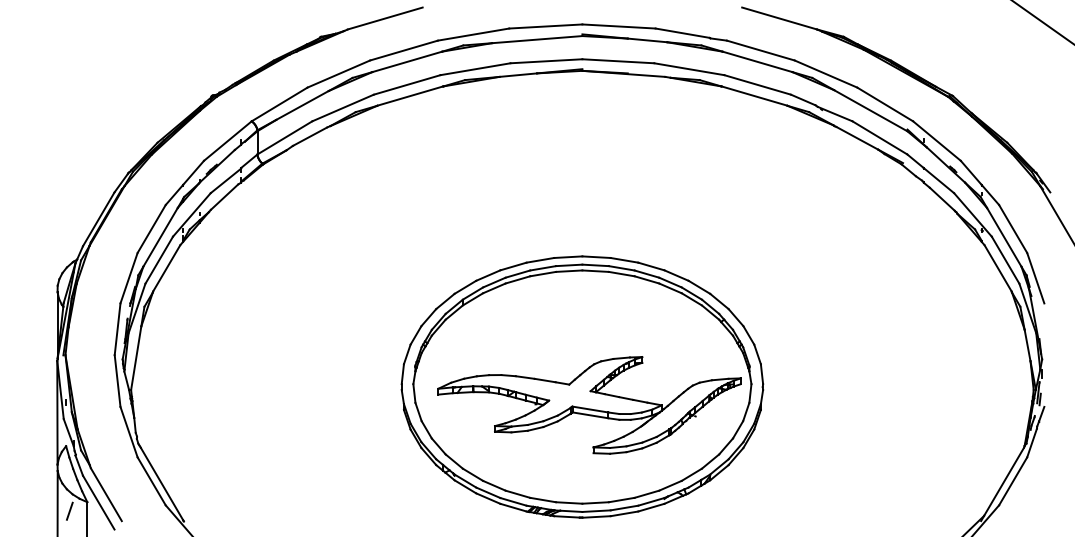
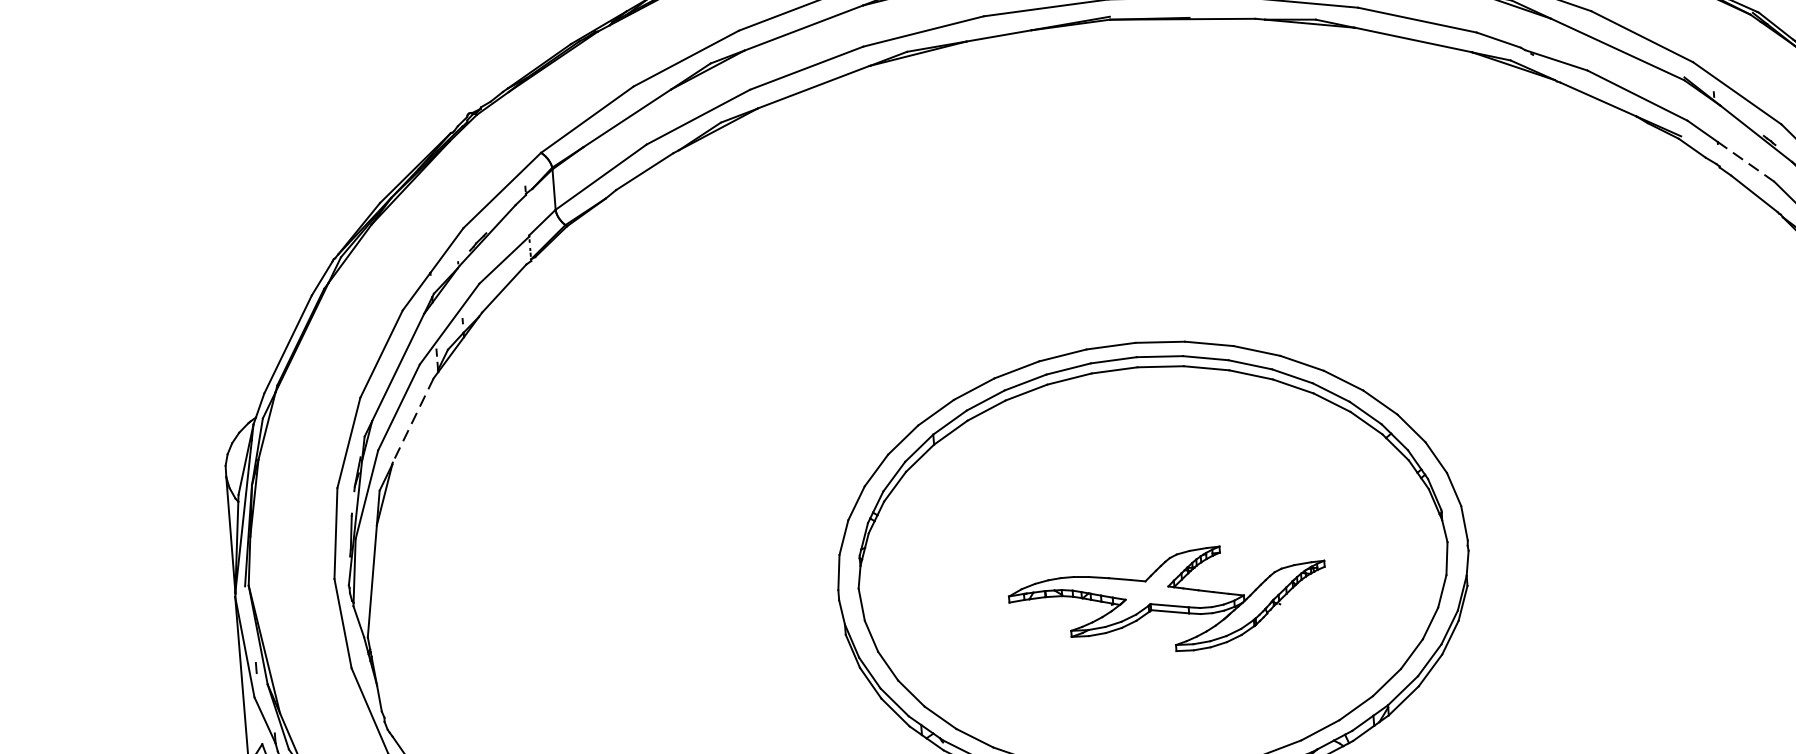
line: (938, 180) -> (1745, 161), solid -> dashed
line: (166, 268) -> (412, 420), solid -> dashed
part: (589, 405) -> (1168, 601), size x0.6

